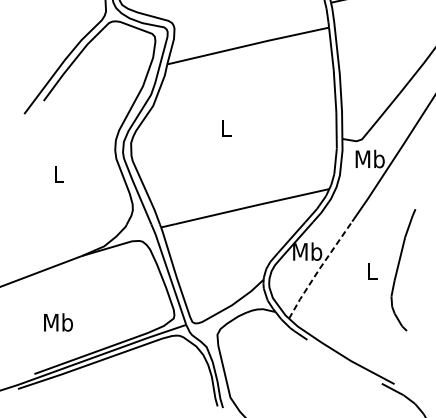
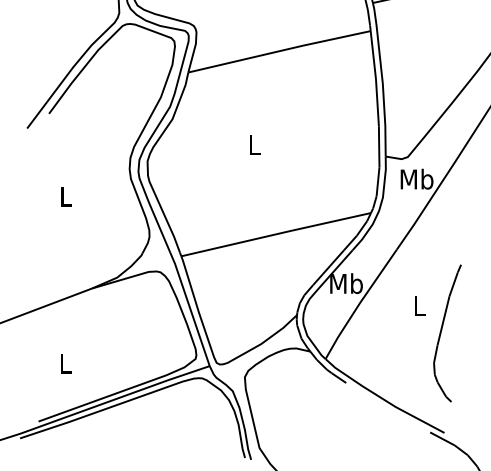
curve: (398, 267) -> (442, 330), moved
line: (319, 269) -> (359, 303), dashed -> solid
text: (58, 322) -> (65, 363), Mb -> L

